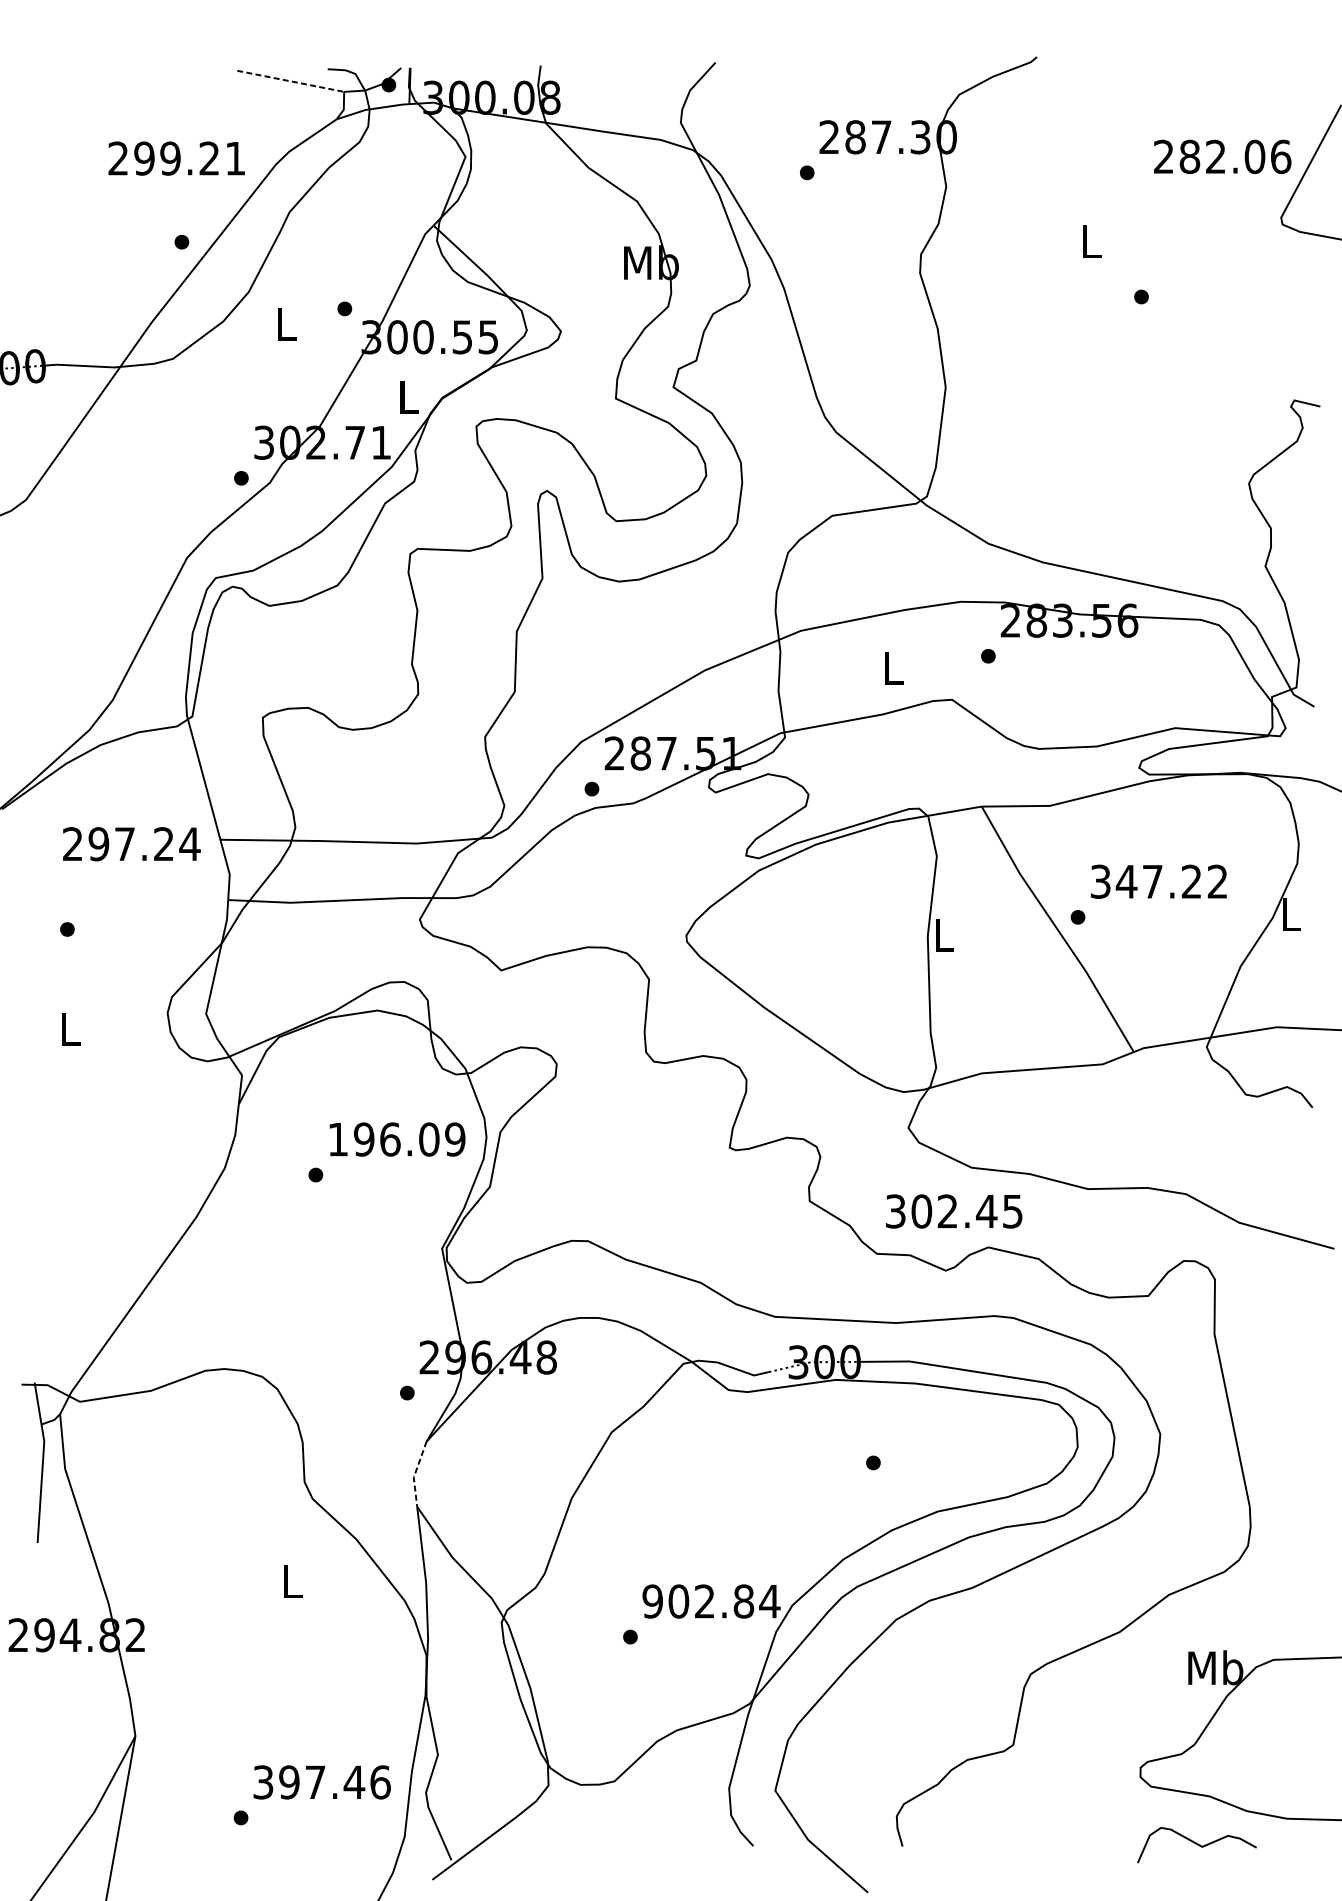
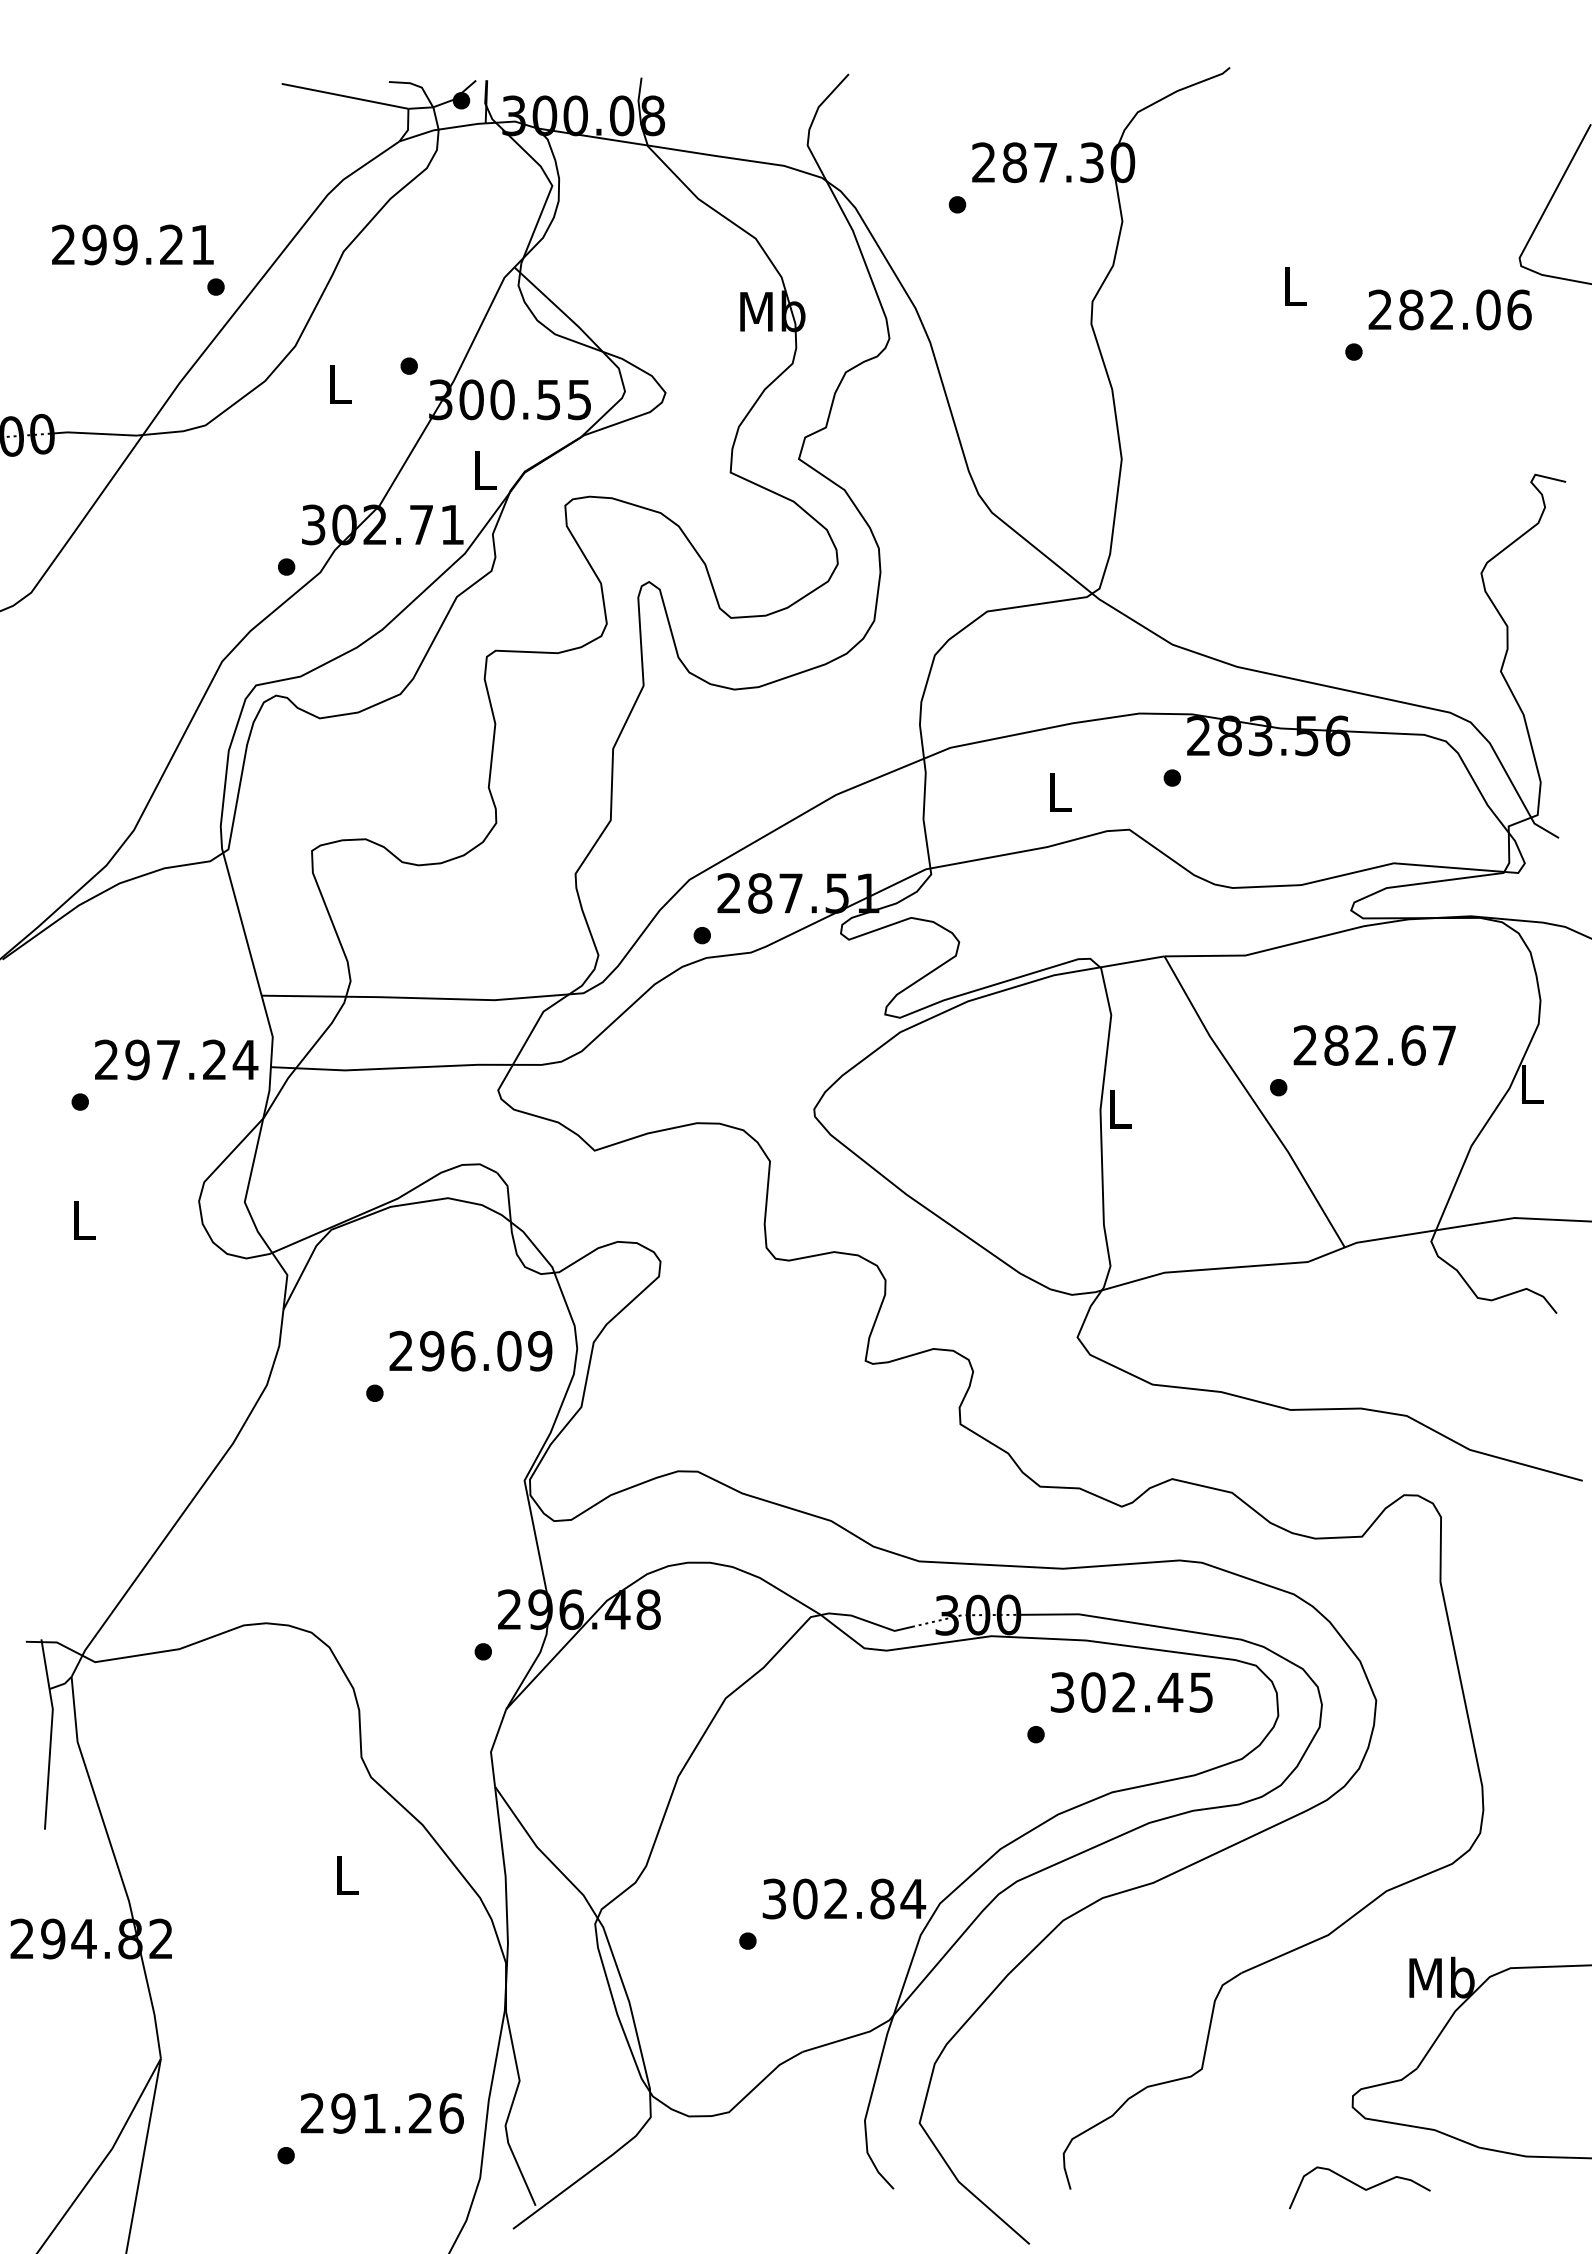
line: (291, 81) -> (345, 96), dashed -> solid
text: (1222, 156) -> (1449, 309), moved
text: (176, 158) -> (132, 244), moved
text: (131, 843) -> (176, 1059), moved
text: (1158, 881) -> (1374, 1045), 347.22 -> 282.67
text: (337, 1138) -> (400, 1350), 196.09 -> 296.09
text: (953, 1211) -> (1131, 1692), moved
line: (415, 1473) -> (492, 1747), dashed -> solid
text: (652, 1601) -> (774, 1898), 902.84 -> 302.84
text: (308, 1782) -> (366, 2113), 397.46 -> 291.26
curve: (1196, 1844) -> (1359, 2187), moved

